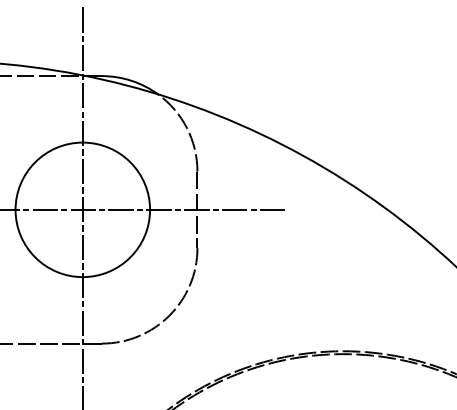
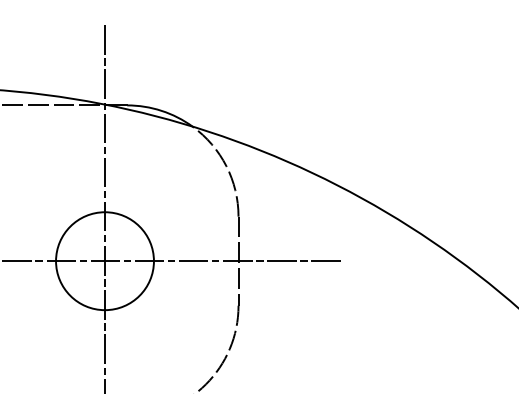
circle: (82, 209) -> (104, 260), size x0.62

